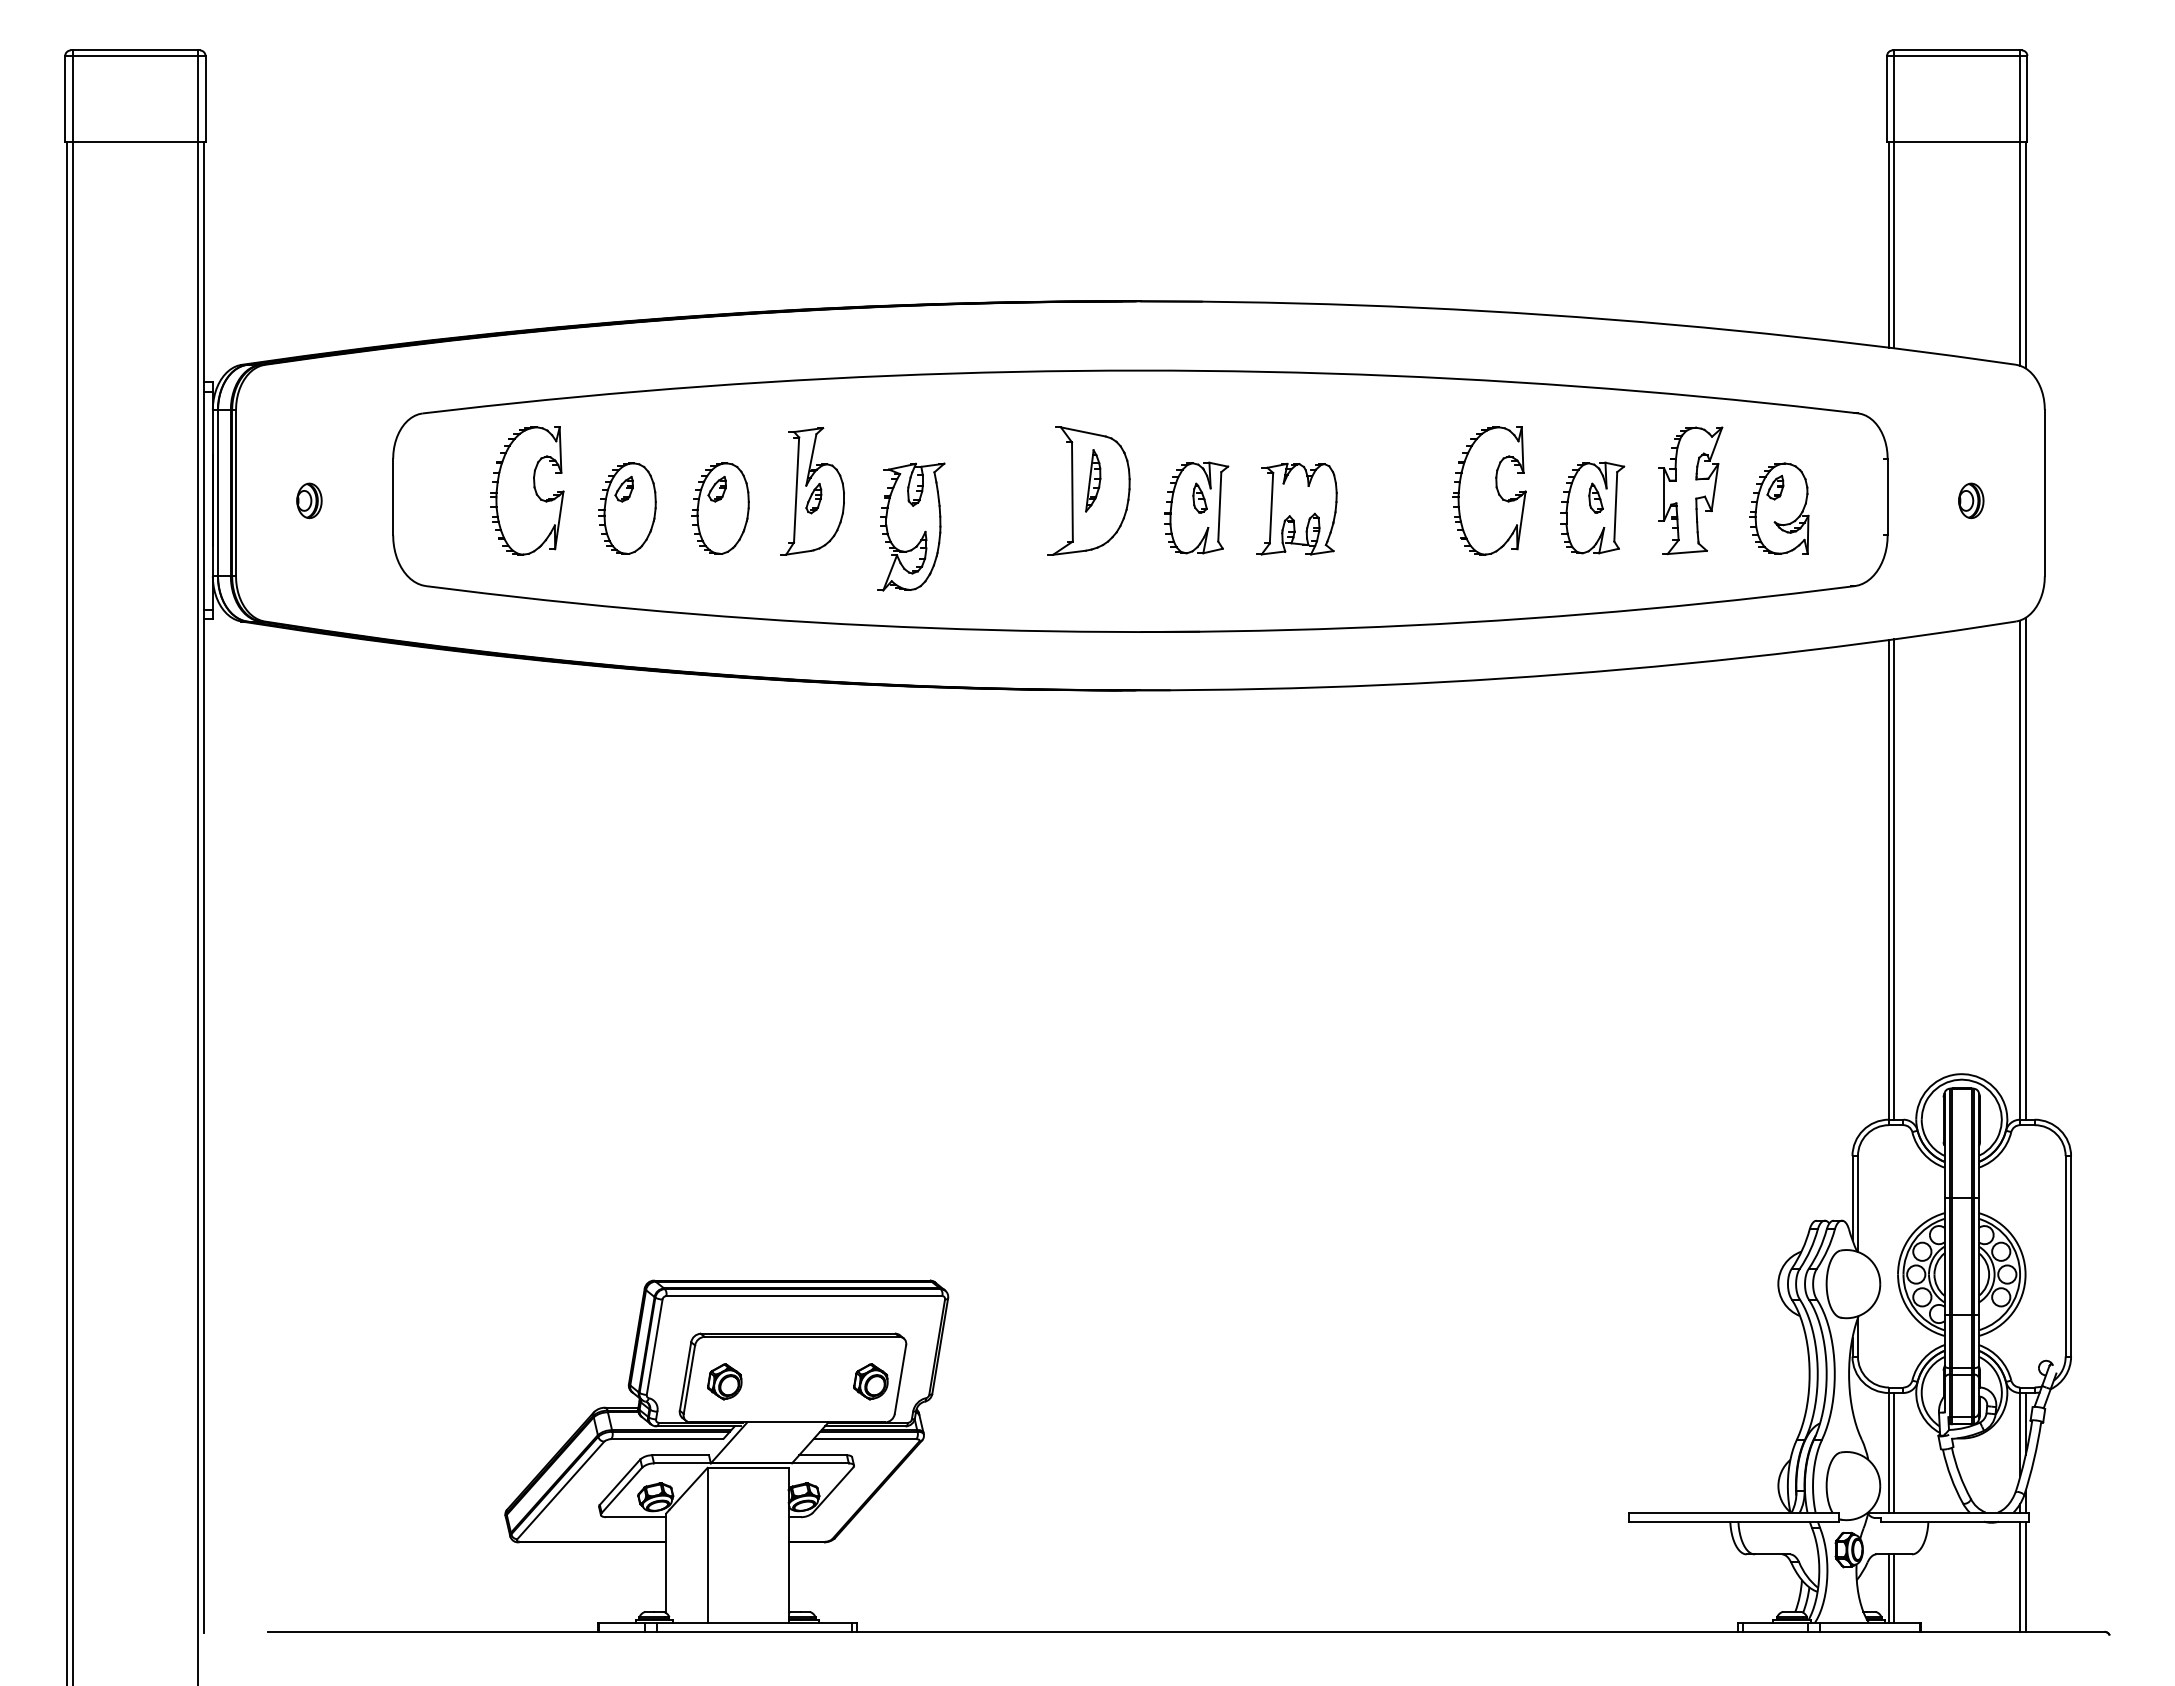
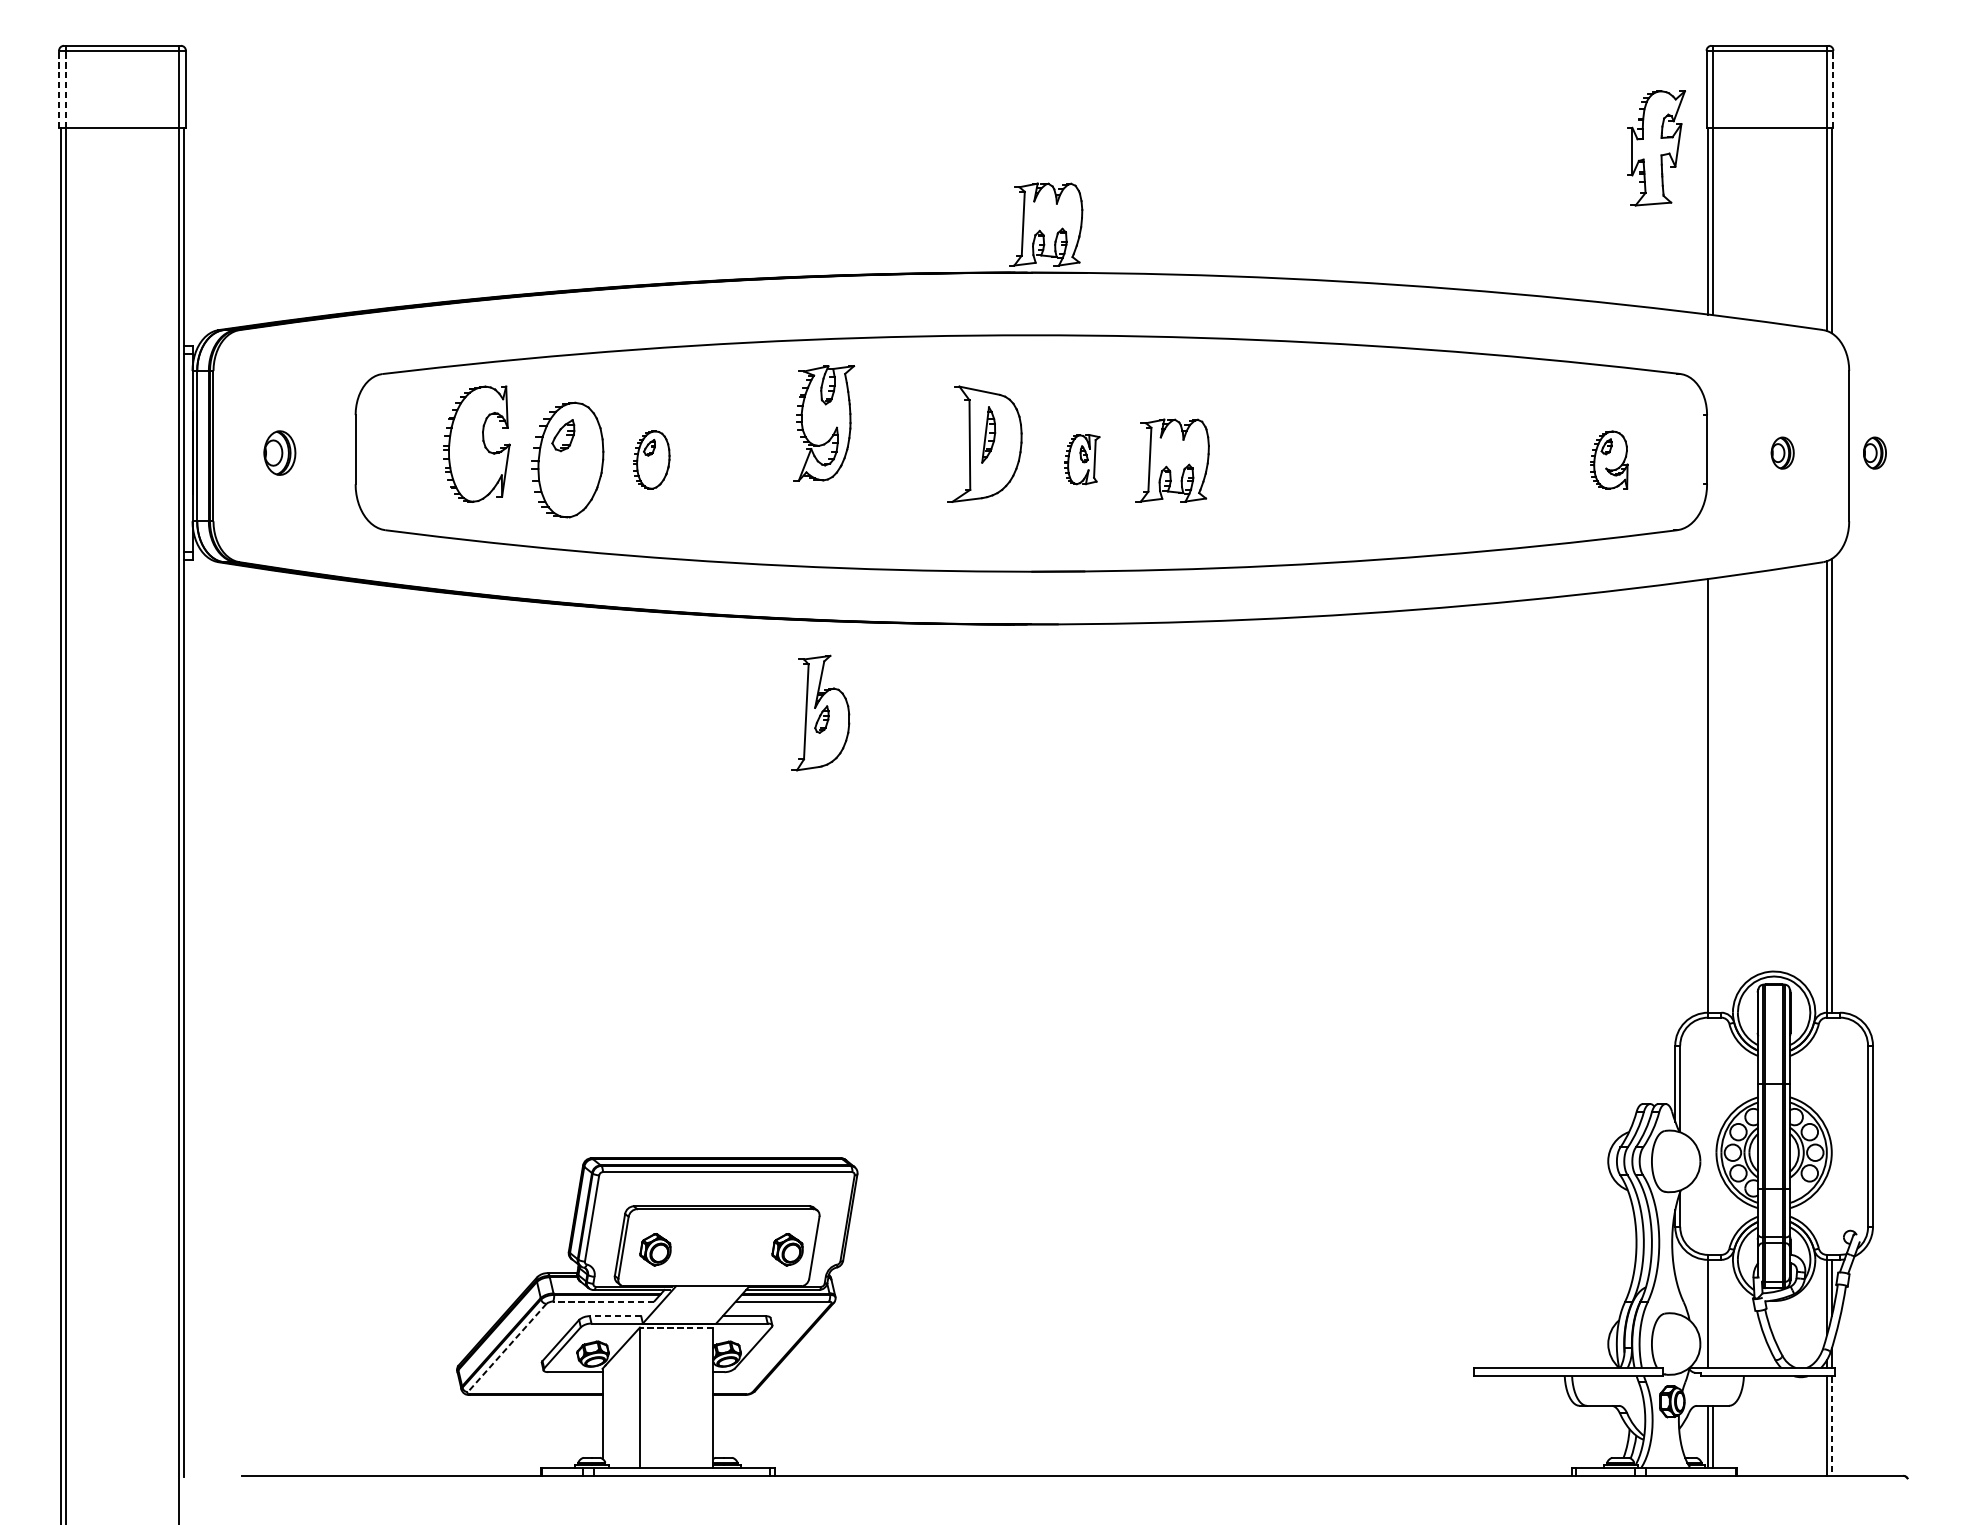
line: (65, 98) -> (59, 89), solid -> dashed
line: (72, 98) -> (65, 89), solid -> dashed
line: (2027, 98) -> (1833, 89), solid -> dashed
part: (1156, 247) -> (1045, 223), added
part: (1489, 490) -> (1347, 443), removed
part: (1690, 490) -> (1656, 148), moved
part: (812, 491) -> (820, 713), moved
part: (309, 500) -> (279, 452), size x1.4
part: (2073, 500) -> (1875, 452), added
part: (1196, 507) -> (1082, 459), size x0.6
part: (1592, 507) -> (1440, 459), removed
part: (627, 508) -> (567, 460), size x1.4
part: (720, 508) -> (651, 460), size x0.7
part: (1779, 508) -> (1609, 460), size x0.7
part: (911, 526) -> (824, 422), moved
line: (1894, 879) -> (1713, 795), removed
line: (667, 1439) -> (603, 1301), solid -> dashed
line: (1894, 1452) -> (1713, 1313), removed
line: (680, 1455) -> (615, 1316), solid -> dashed
line: (748, 1467) -> (676, 1327), solid -> dashed
line: (560, 1490) -> (506, 1348), solid -> dashed
line: (2025, 1577) -> (1831, 1426), solid -> dashed

